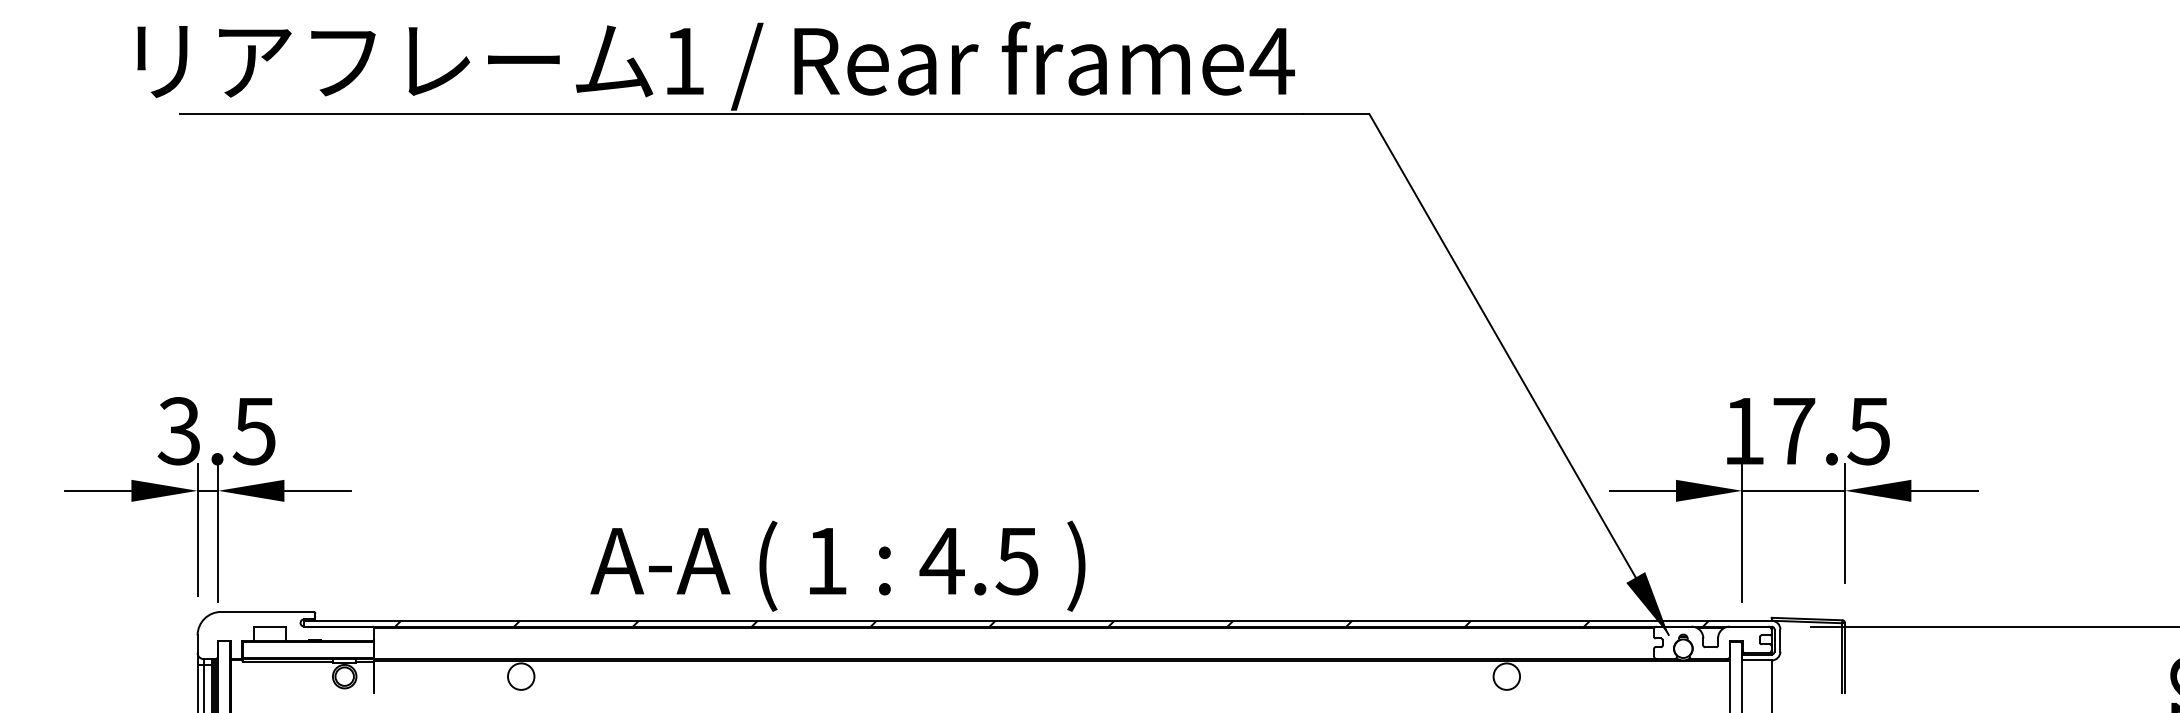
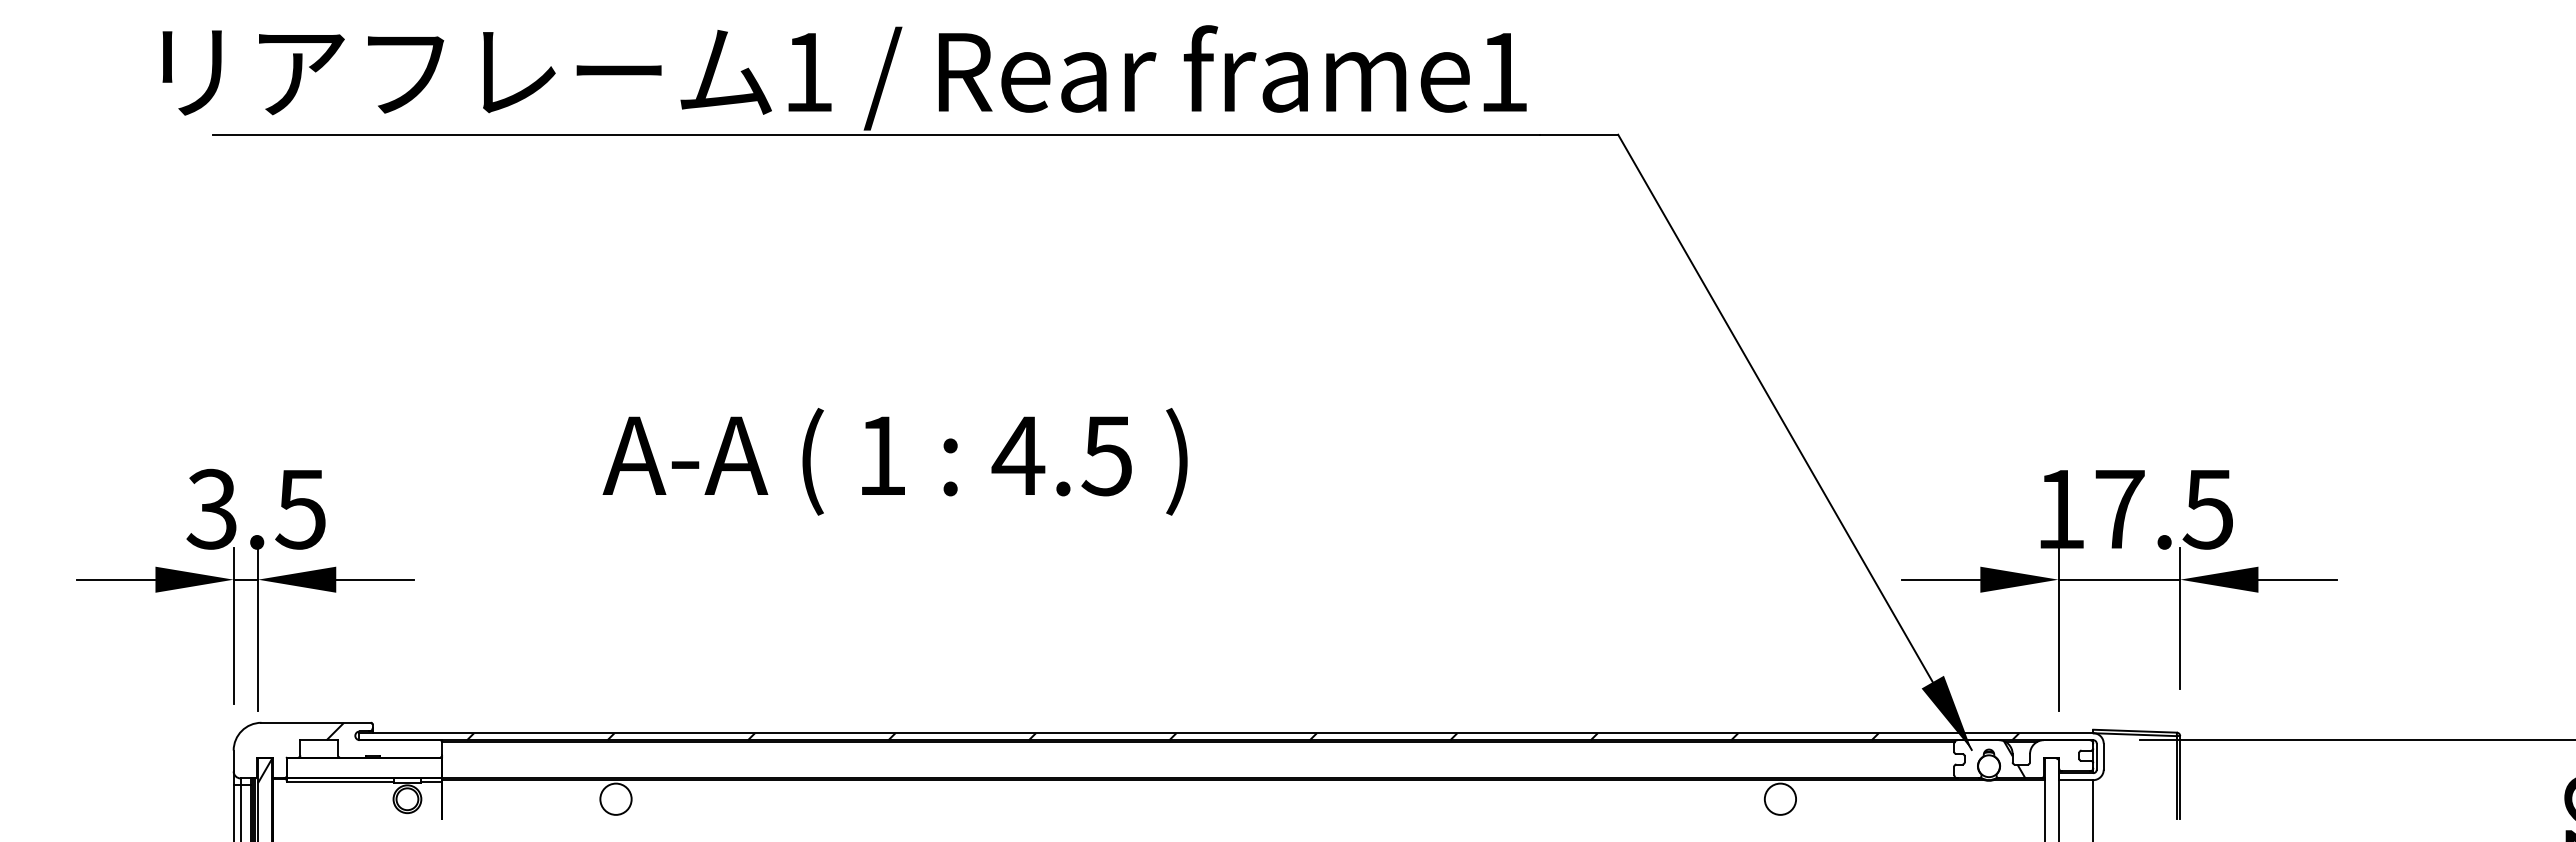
text: (1272, 61) -> (1503, 72), frame4 -> frame1
text: (837, 565) -> (894, 461), moved
hatch: (283, 619) -> (335, 731), added
hatch: (1704, 643) -> (2014, 759), added
hatch: (223, 653) -> (264, 771), added

